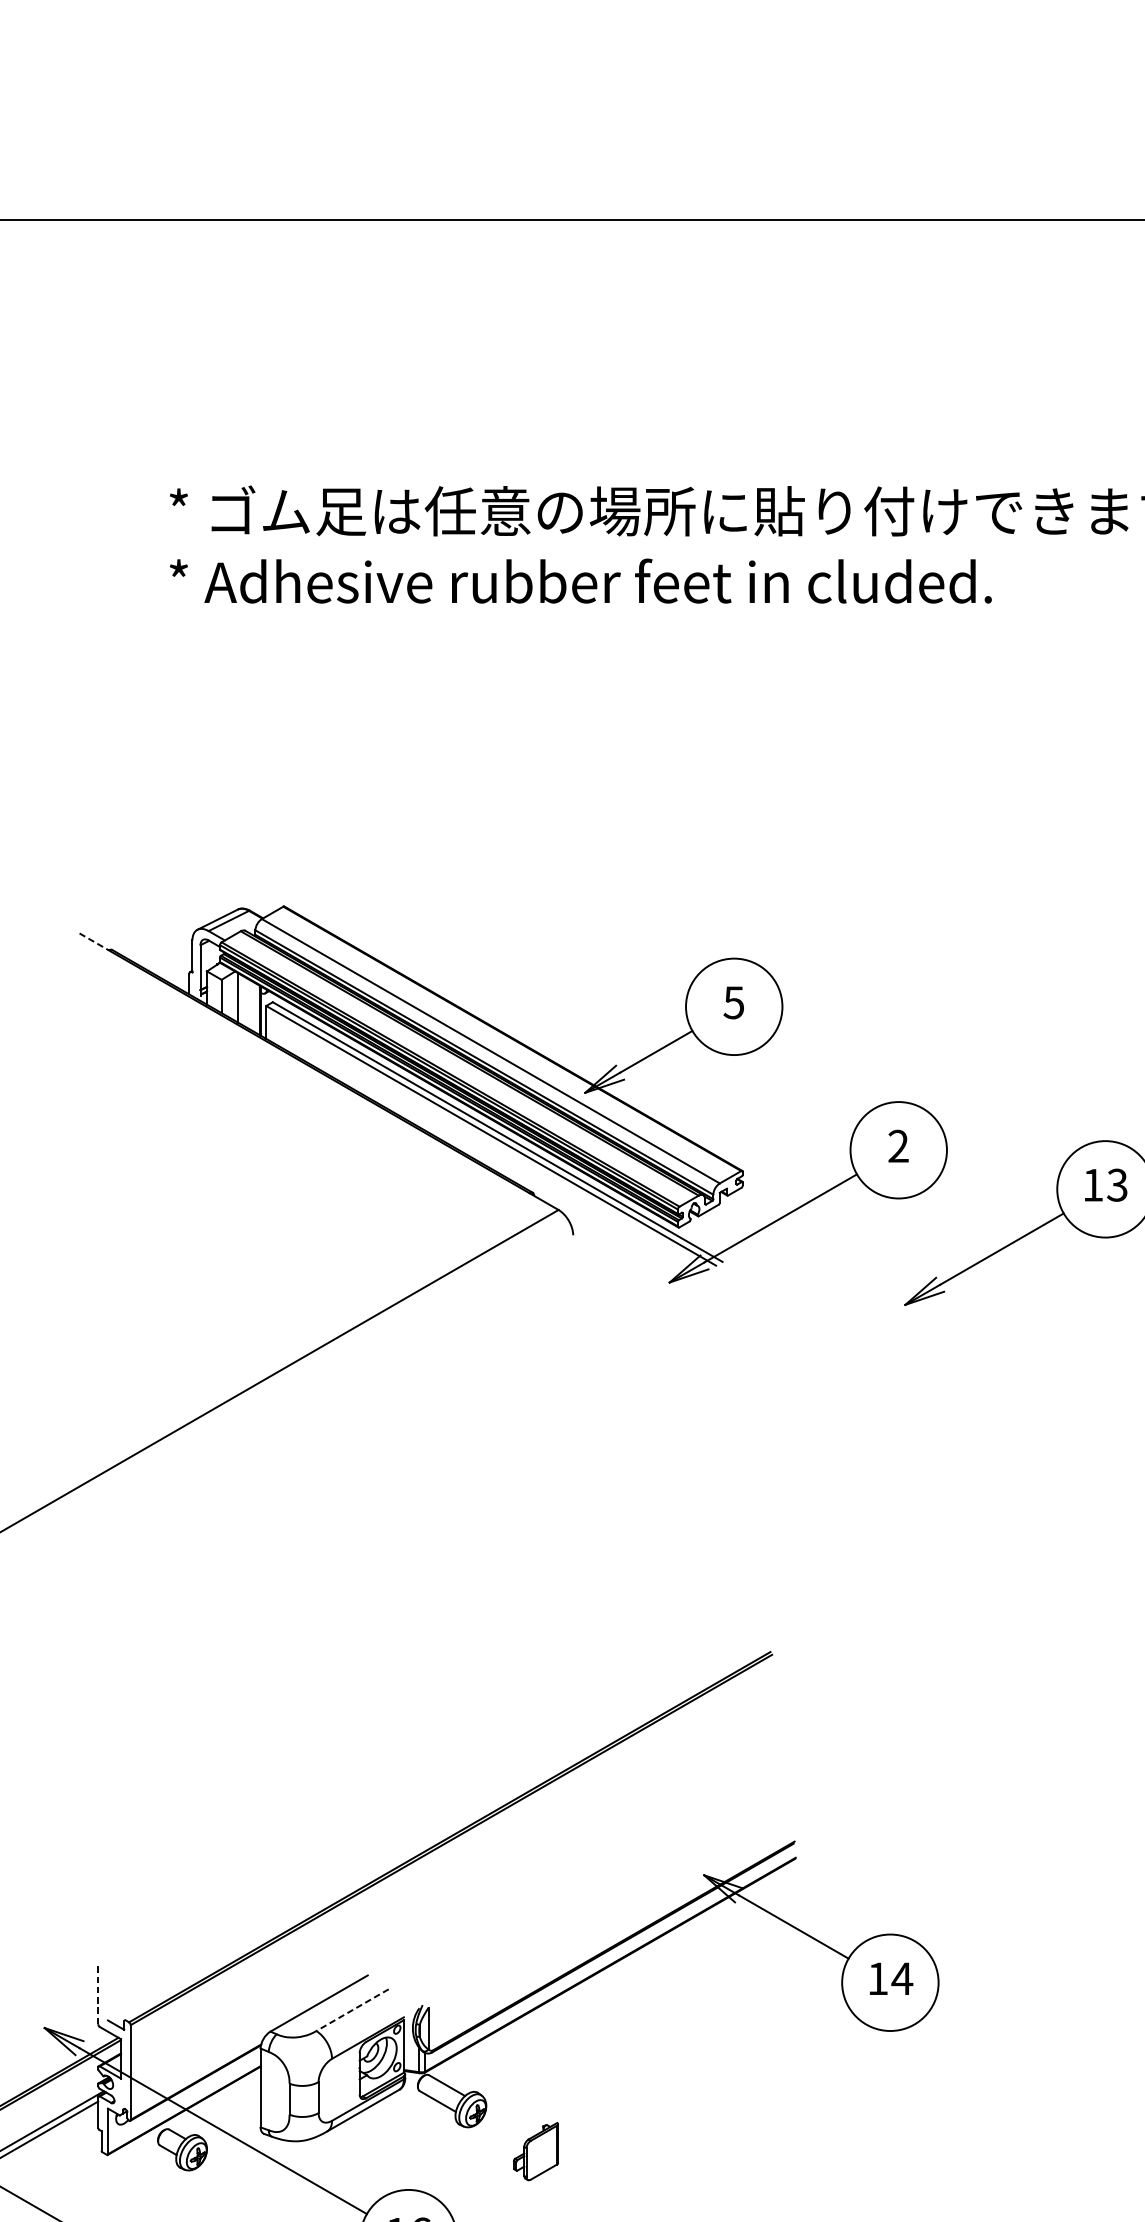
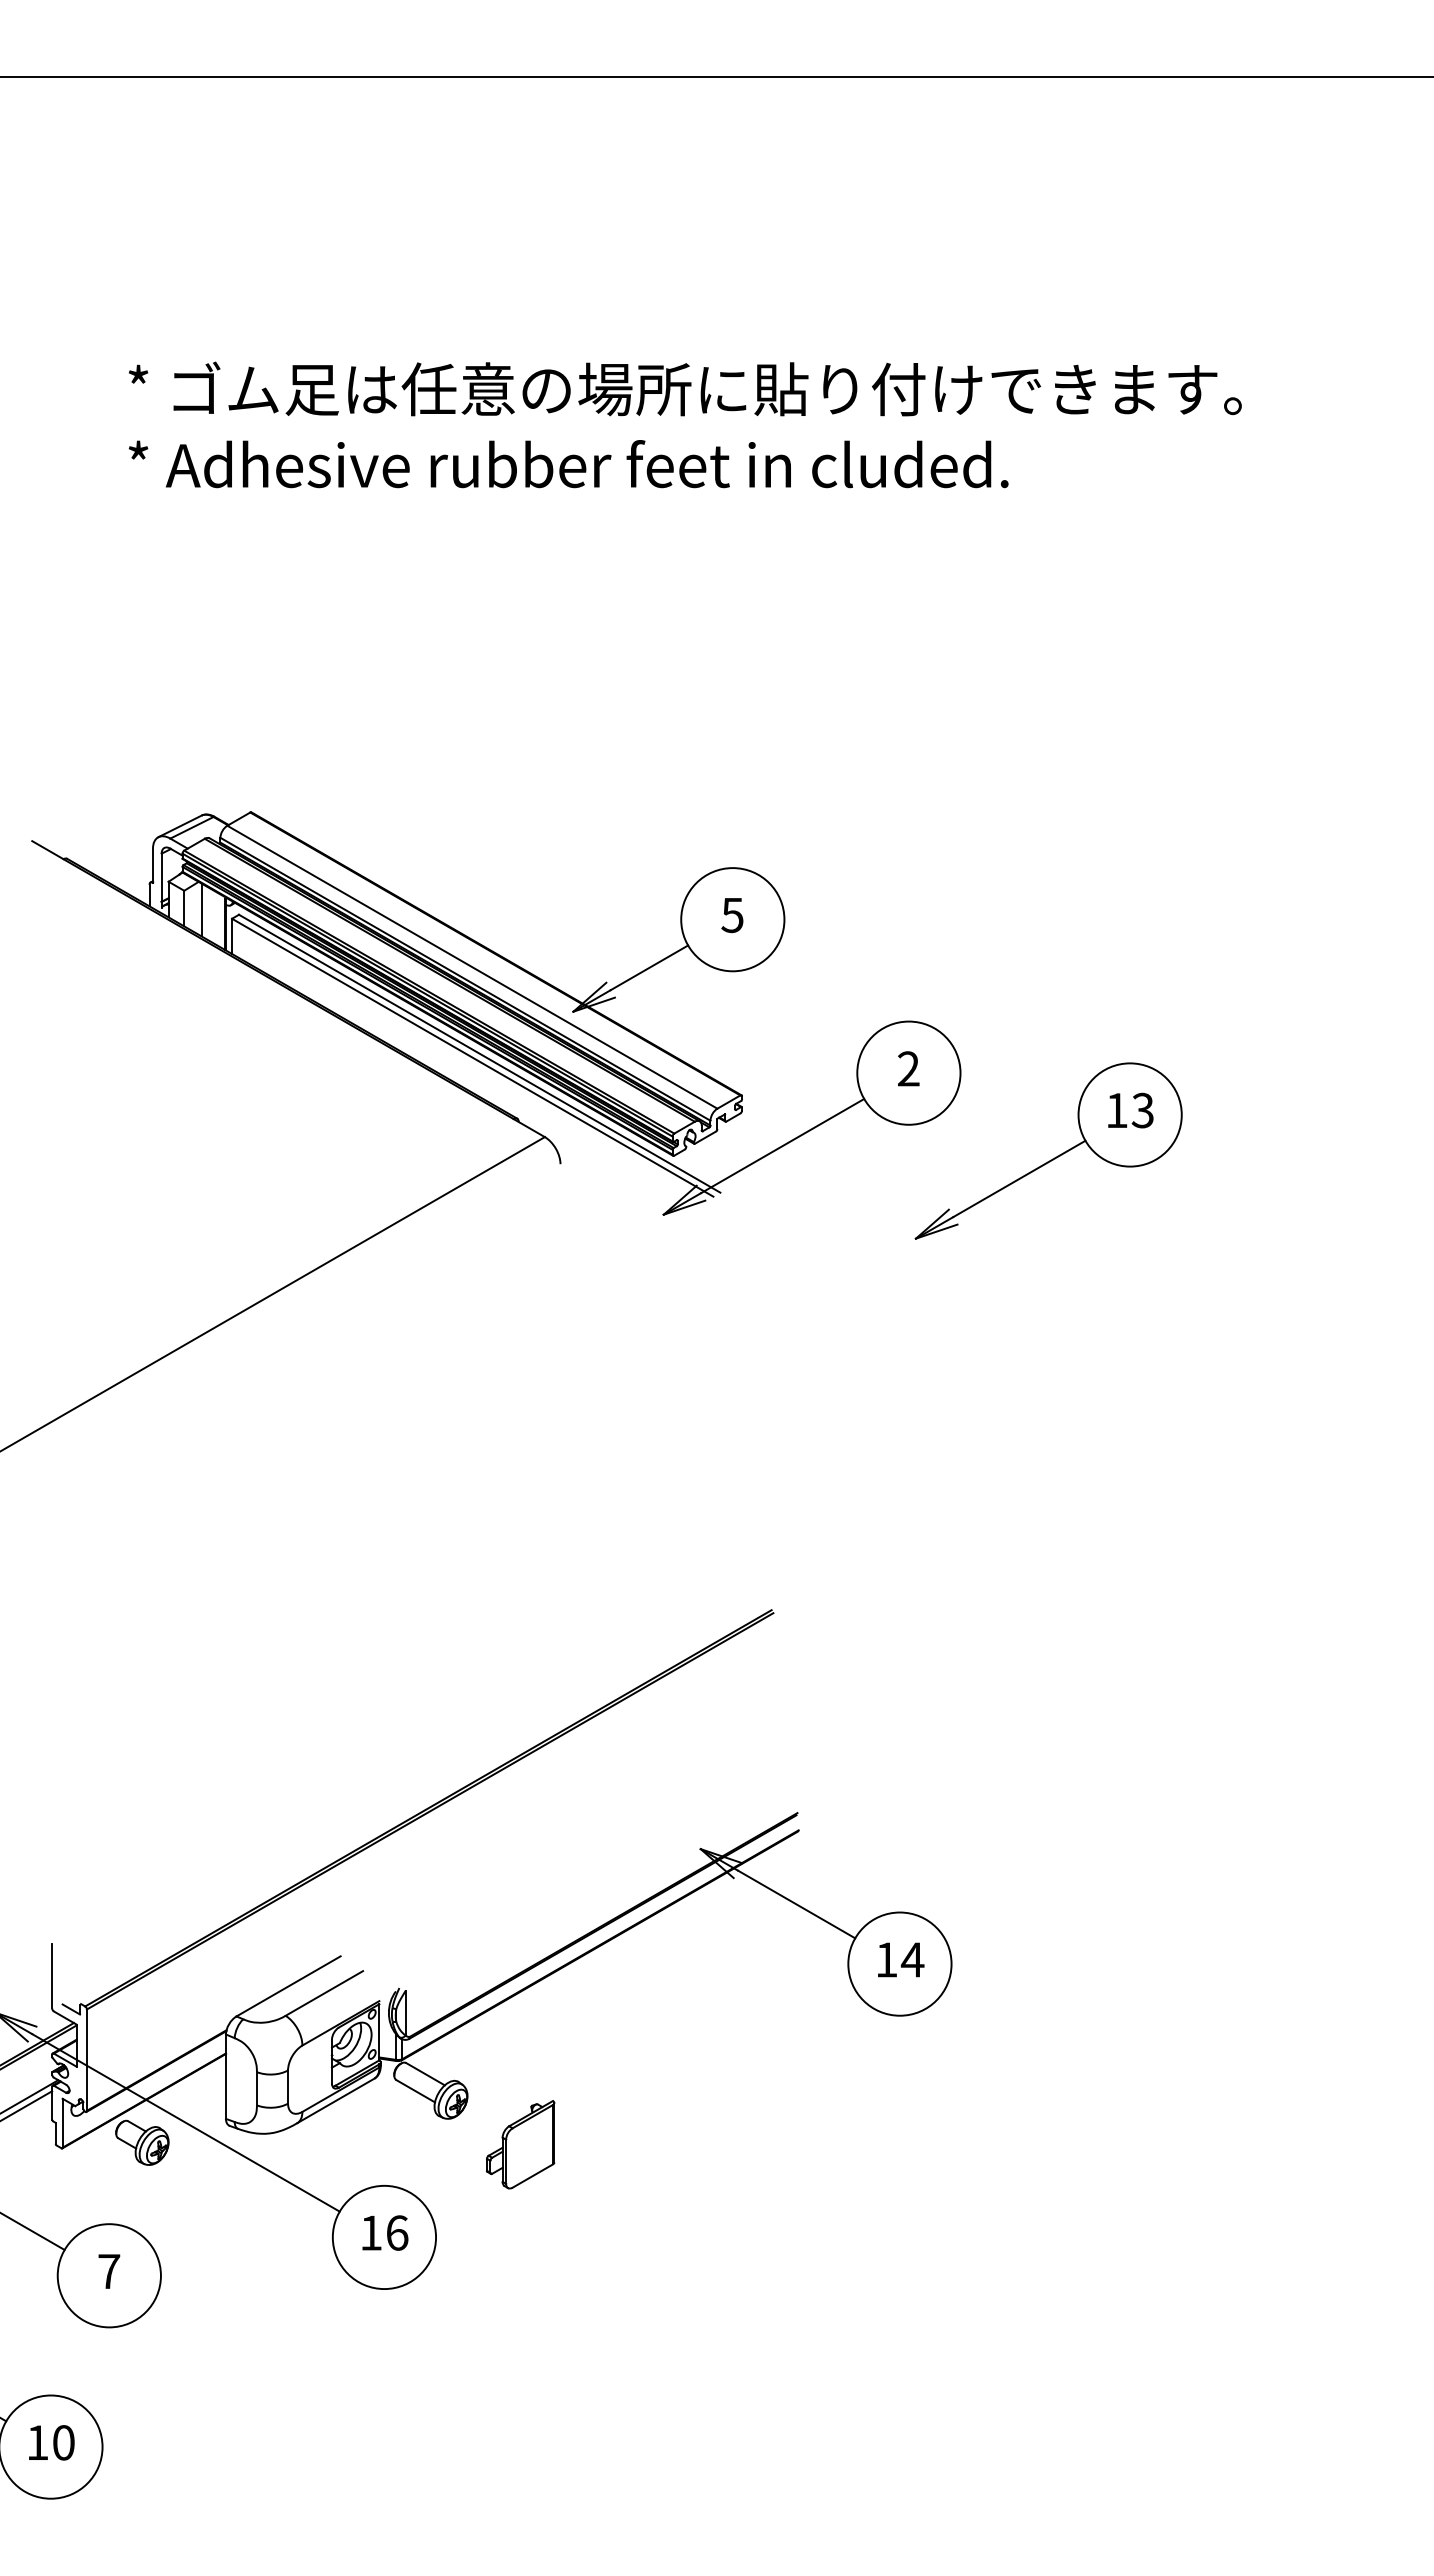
line: (94, 942) -> (48, 850), dashed -> solid
line: (98, 1993) -> (52, 1975), dashed -> solid
line: (352, 2010) -> (324, 1993), dashed -> solid
part: (535, 2151) -> (520, 2144), size x1.43

